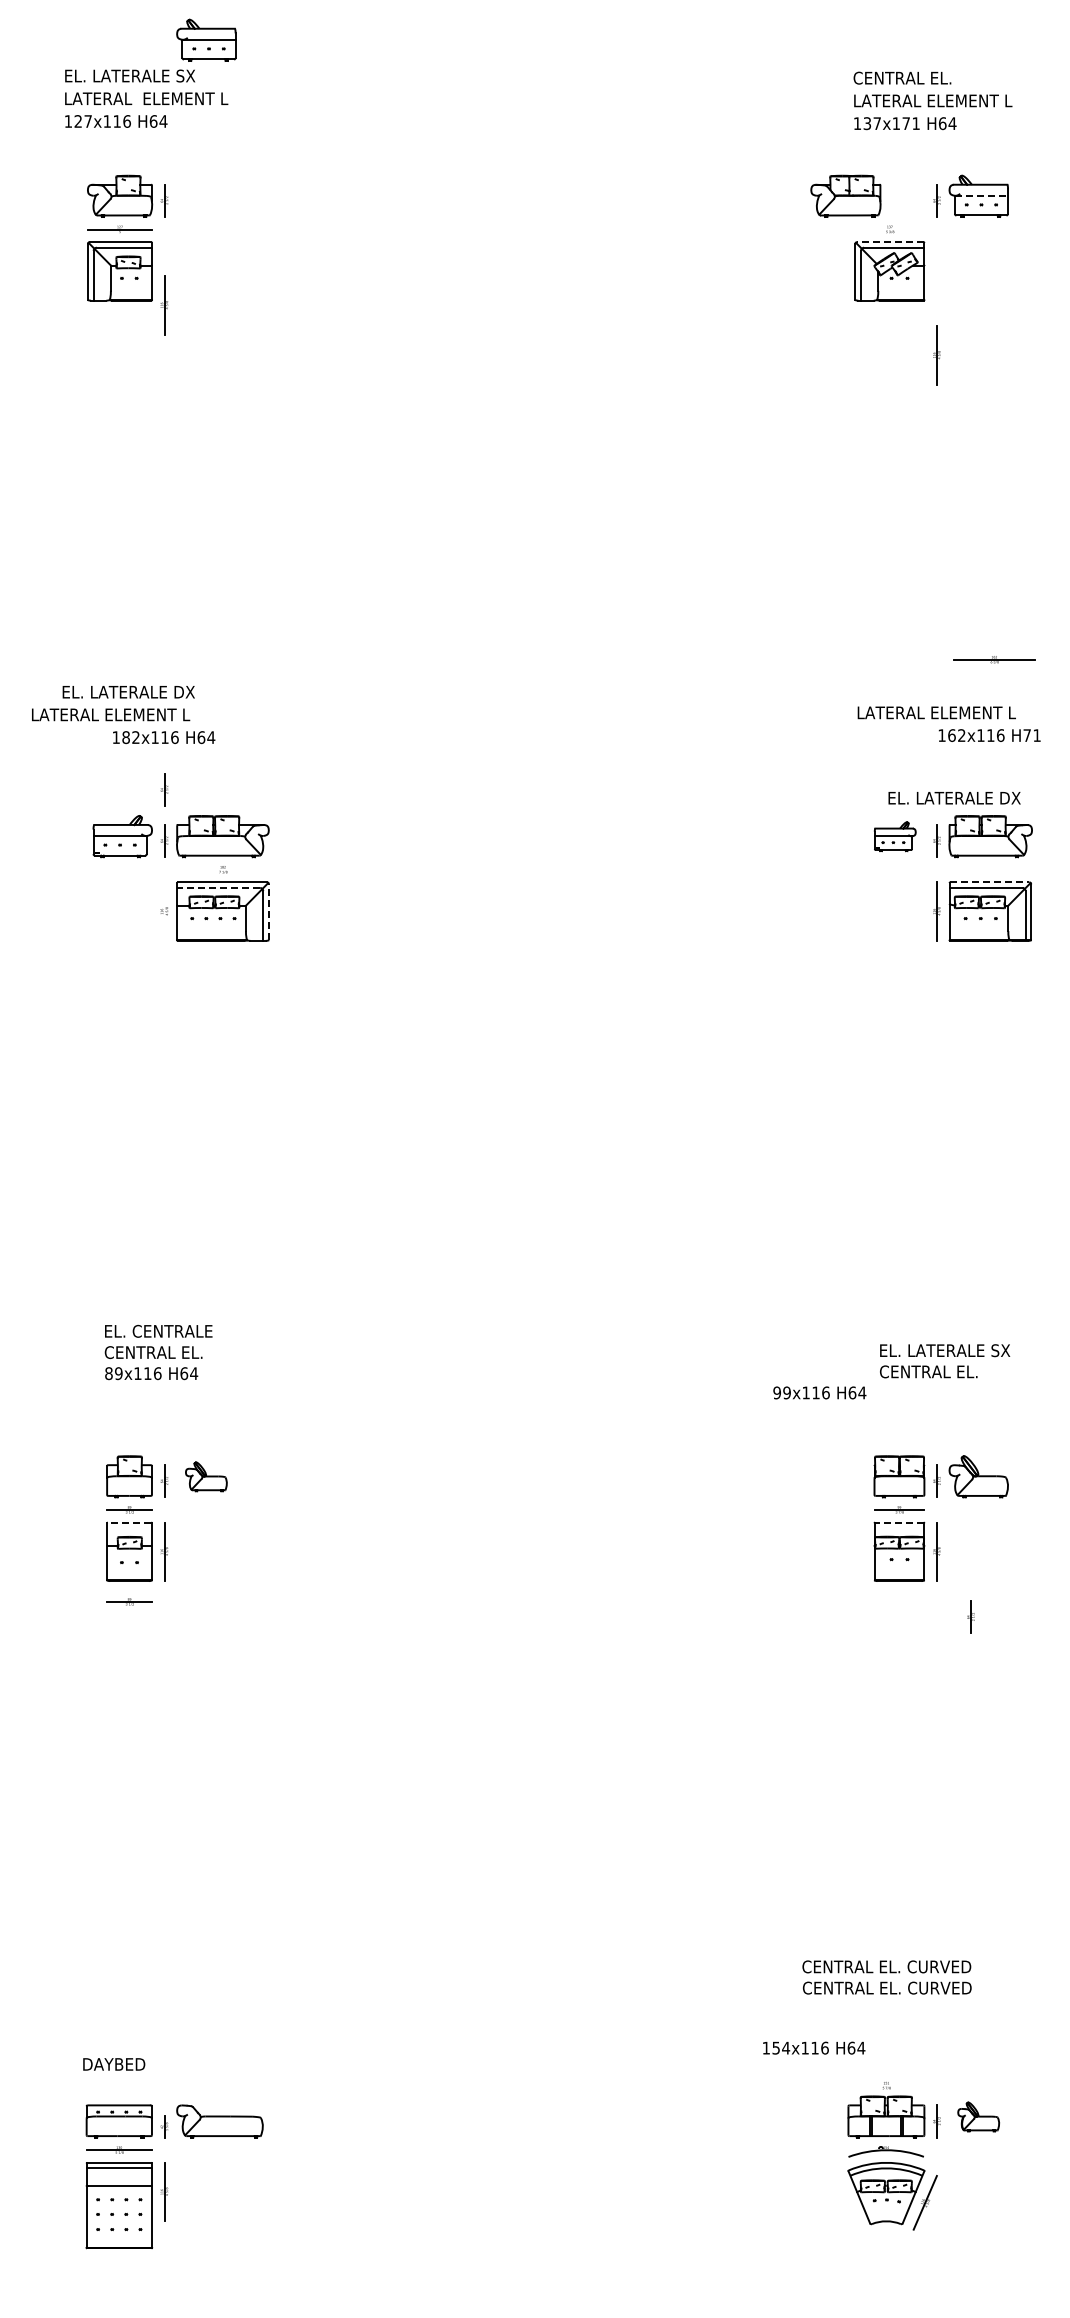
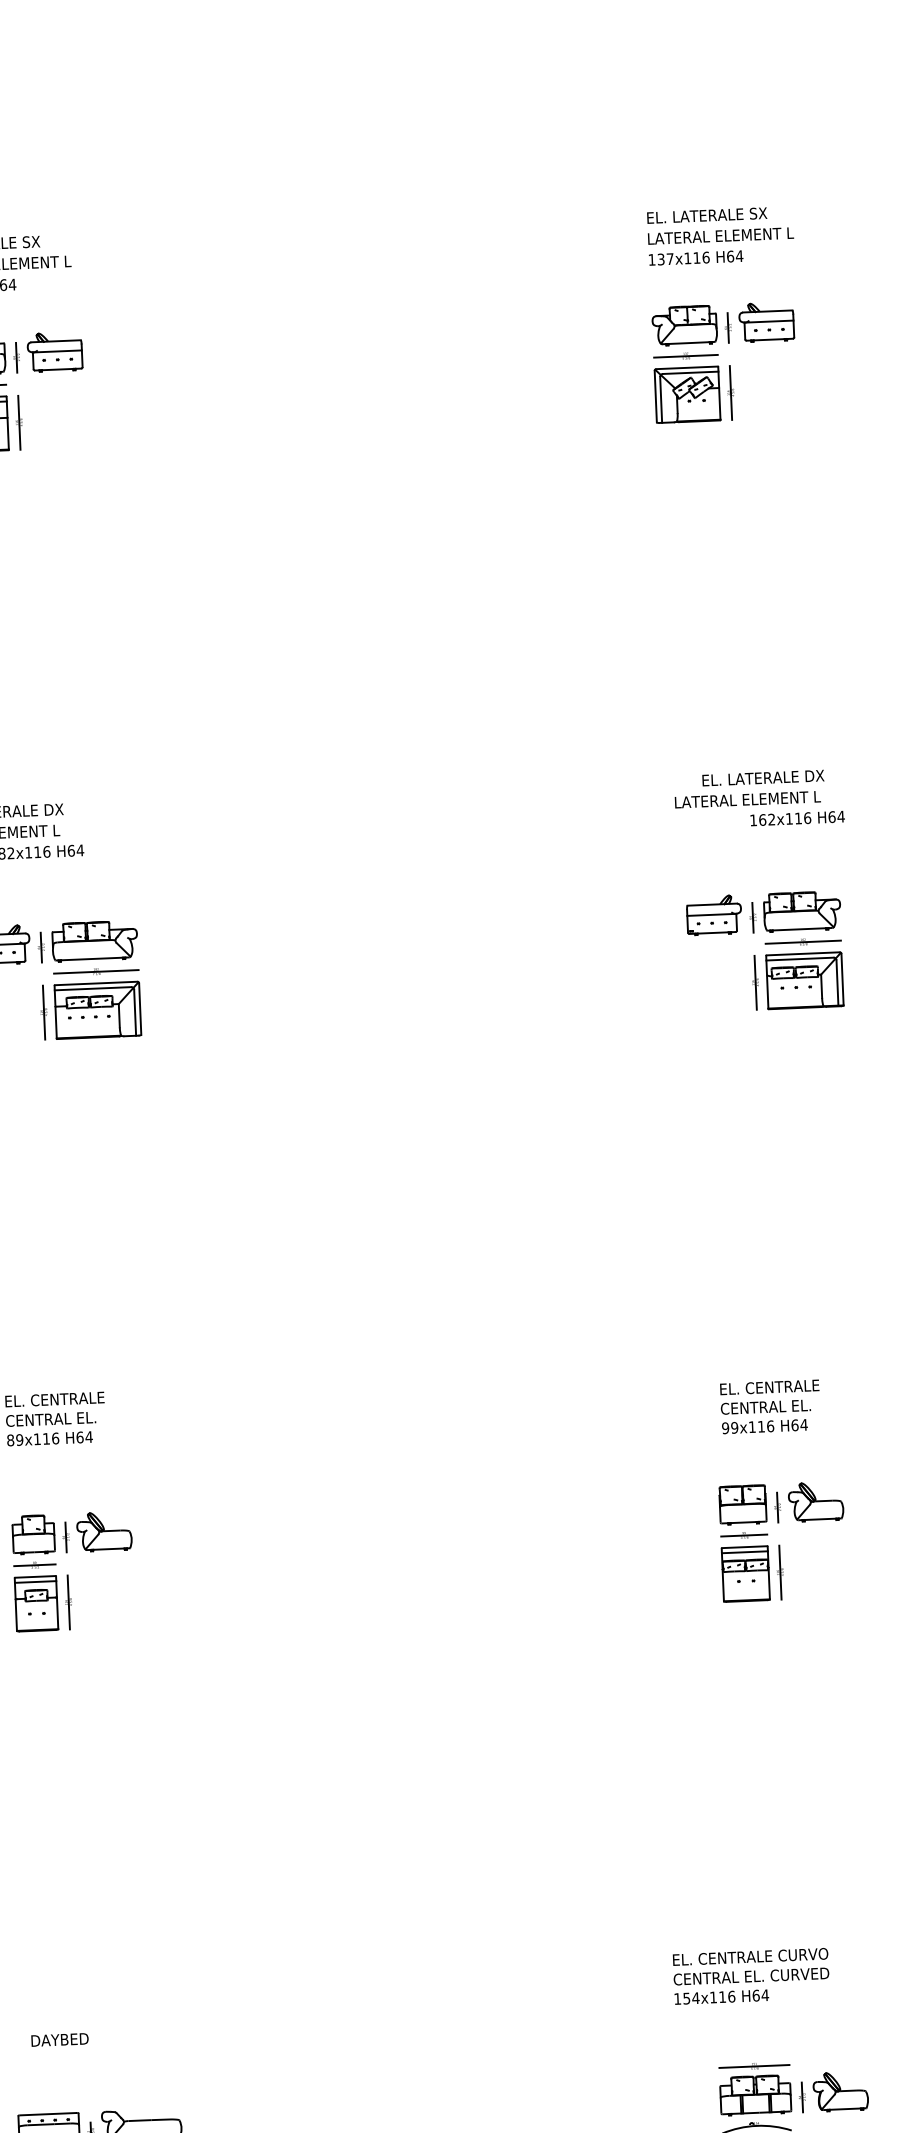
part: (206, 39) -> (55, 351), moved
text: (918, 77) -> (706, 215), CENTRAL EL. -> EL. LATERALE SX
text: (911, 123) -> (701, 257), 137x171 -> 137x116
part: (845, 195) -> (684, 324), moved
line: (981, 195) -> (769, 321), dashed -> solid
line: (889, 229) -> (685, 356), added
line: (890, 242) -> (687, 368), dashed -> solid
part: (164, 305) -> (19, 422), moved
part: (936, 355) -> (730, 393), moved
part: (994, 659) -> (803, 941), moved
text: (1032, 735) -> (836, 816), H71 -> H64
part: (164, 789) -> (39, 900), removed
text: (954, 798) -> (763, 778), moved
part: (895, 836) -> (714, 915), size x1.43
line: (222, 869) -> (95, 971), added
line: (990, 882) -> (803, 953), dashed -> solid
line: (218, 887) -> (92, 988), dashed -> solid
line: (164, 911) -> (44, 1012), added
line: (268, 912) -> (139, 1009), dashed -> solid
text: (958, 1350) -> (792, 1386), EL. LATERALE SX -> EL. CENTRALE
text: (819, 1392) -> (764, 1426), moved
part: (206, 1476) -> (104, 1531), size x1.43
line: (129, 1522) -> (35, 1576), dashed -> solid
line: (898, 1522) -> (743, 1547), dashed -> solid
line: (129, 1528) -> (35, 1582), added
line: (899, 1528) -> (744, 1552), added
part: (129, 1601) -> (38, 1649), removed
part: (970, 1616) -> (813, 1630), removed
text: (886, 1966) -> (749, 1956), CENTRAL EL. CURVED -> EL. CENTRALE CURVO
text: (814, 2047) -> (722, 1996), moved
text: (114, 2064) -> (60, 2039), moved
line: (886, 2085) -> (754, 2066), added
part: (978, 2116) -> (840, 2091), size x1.43

